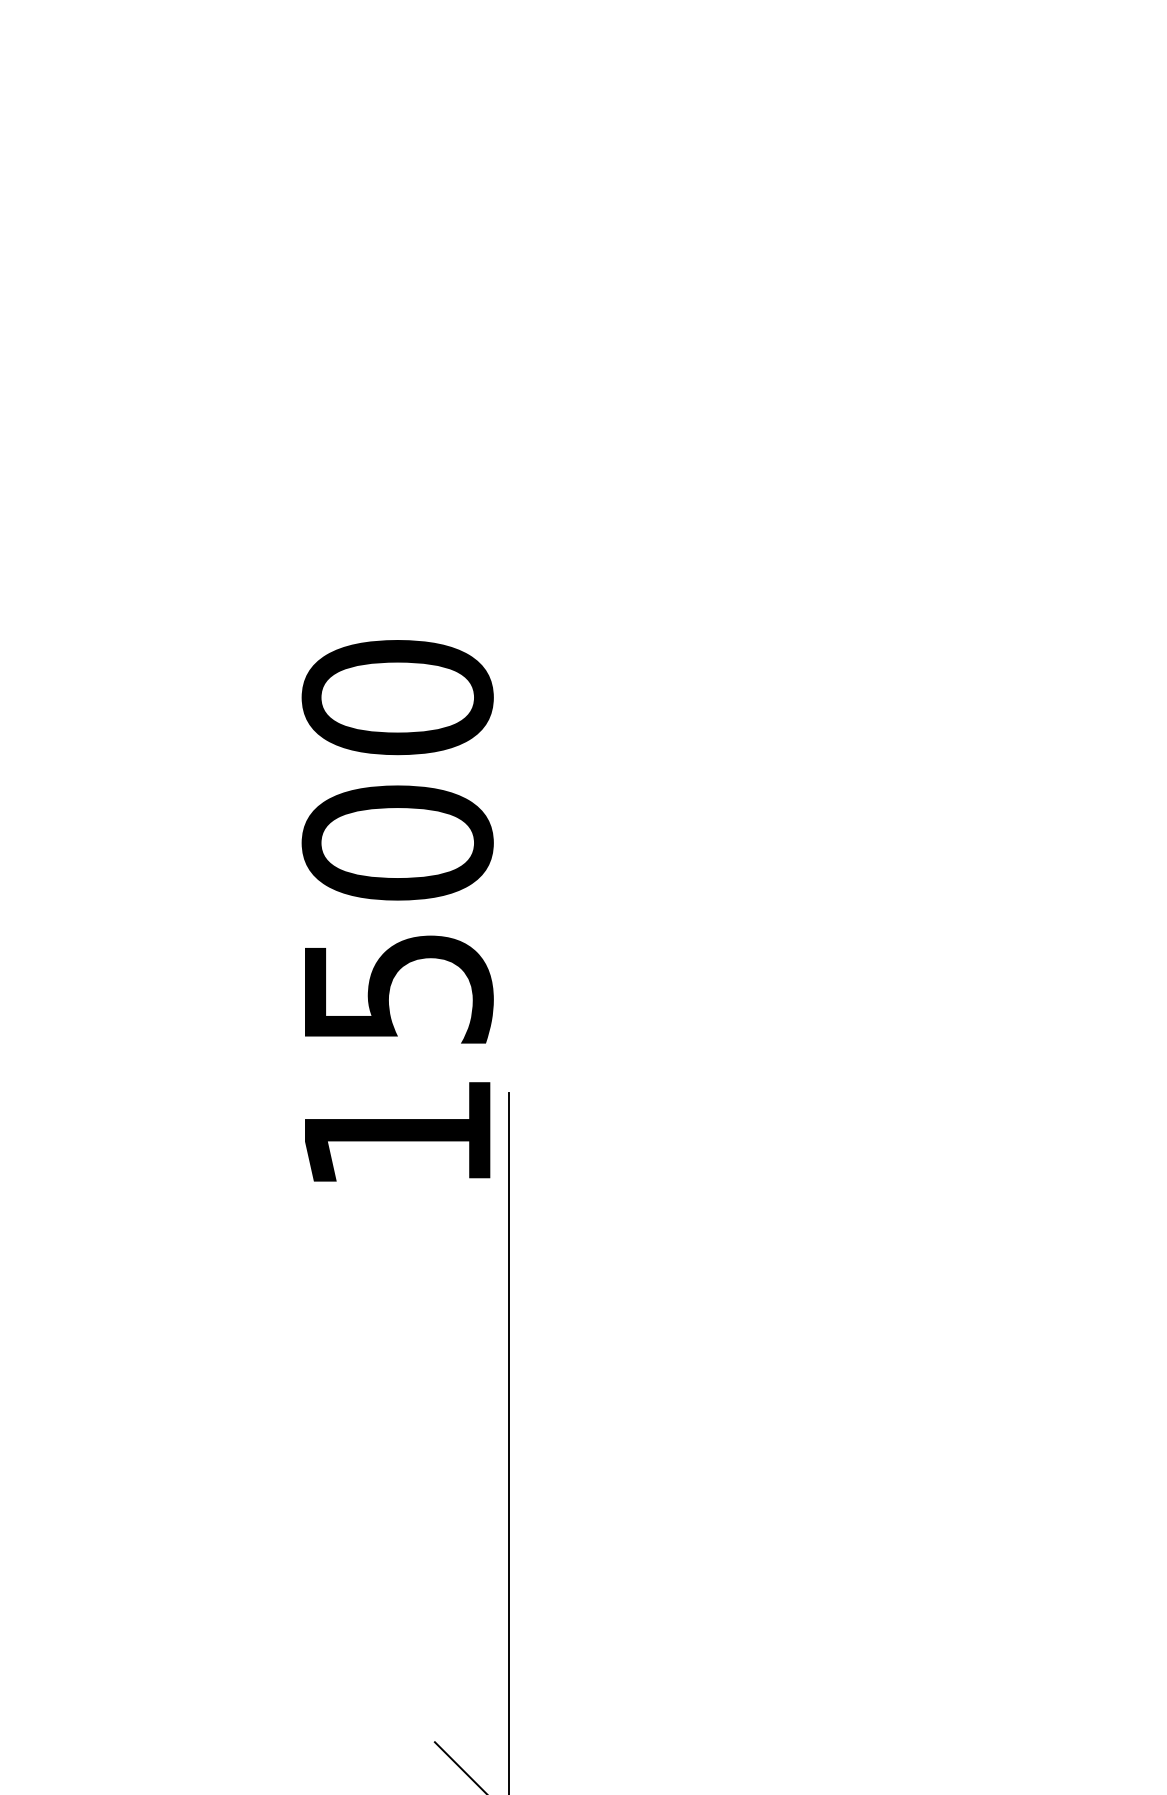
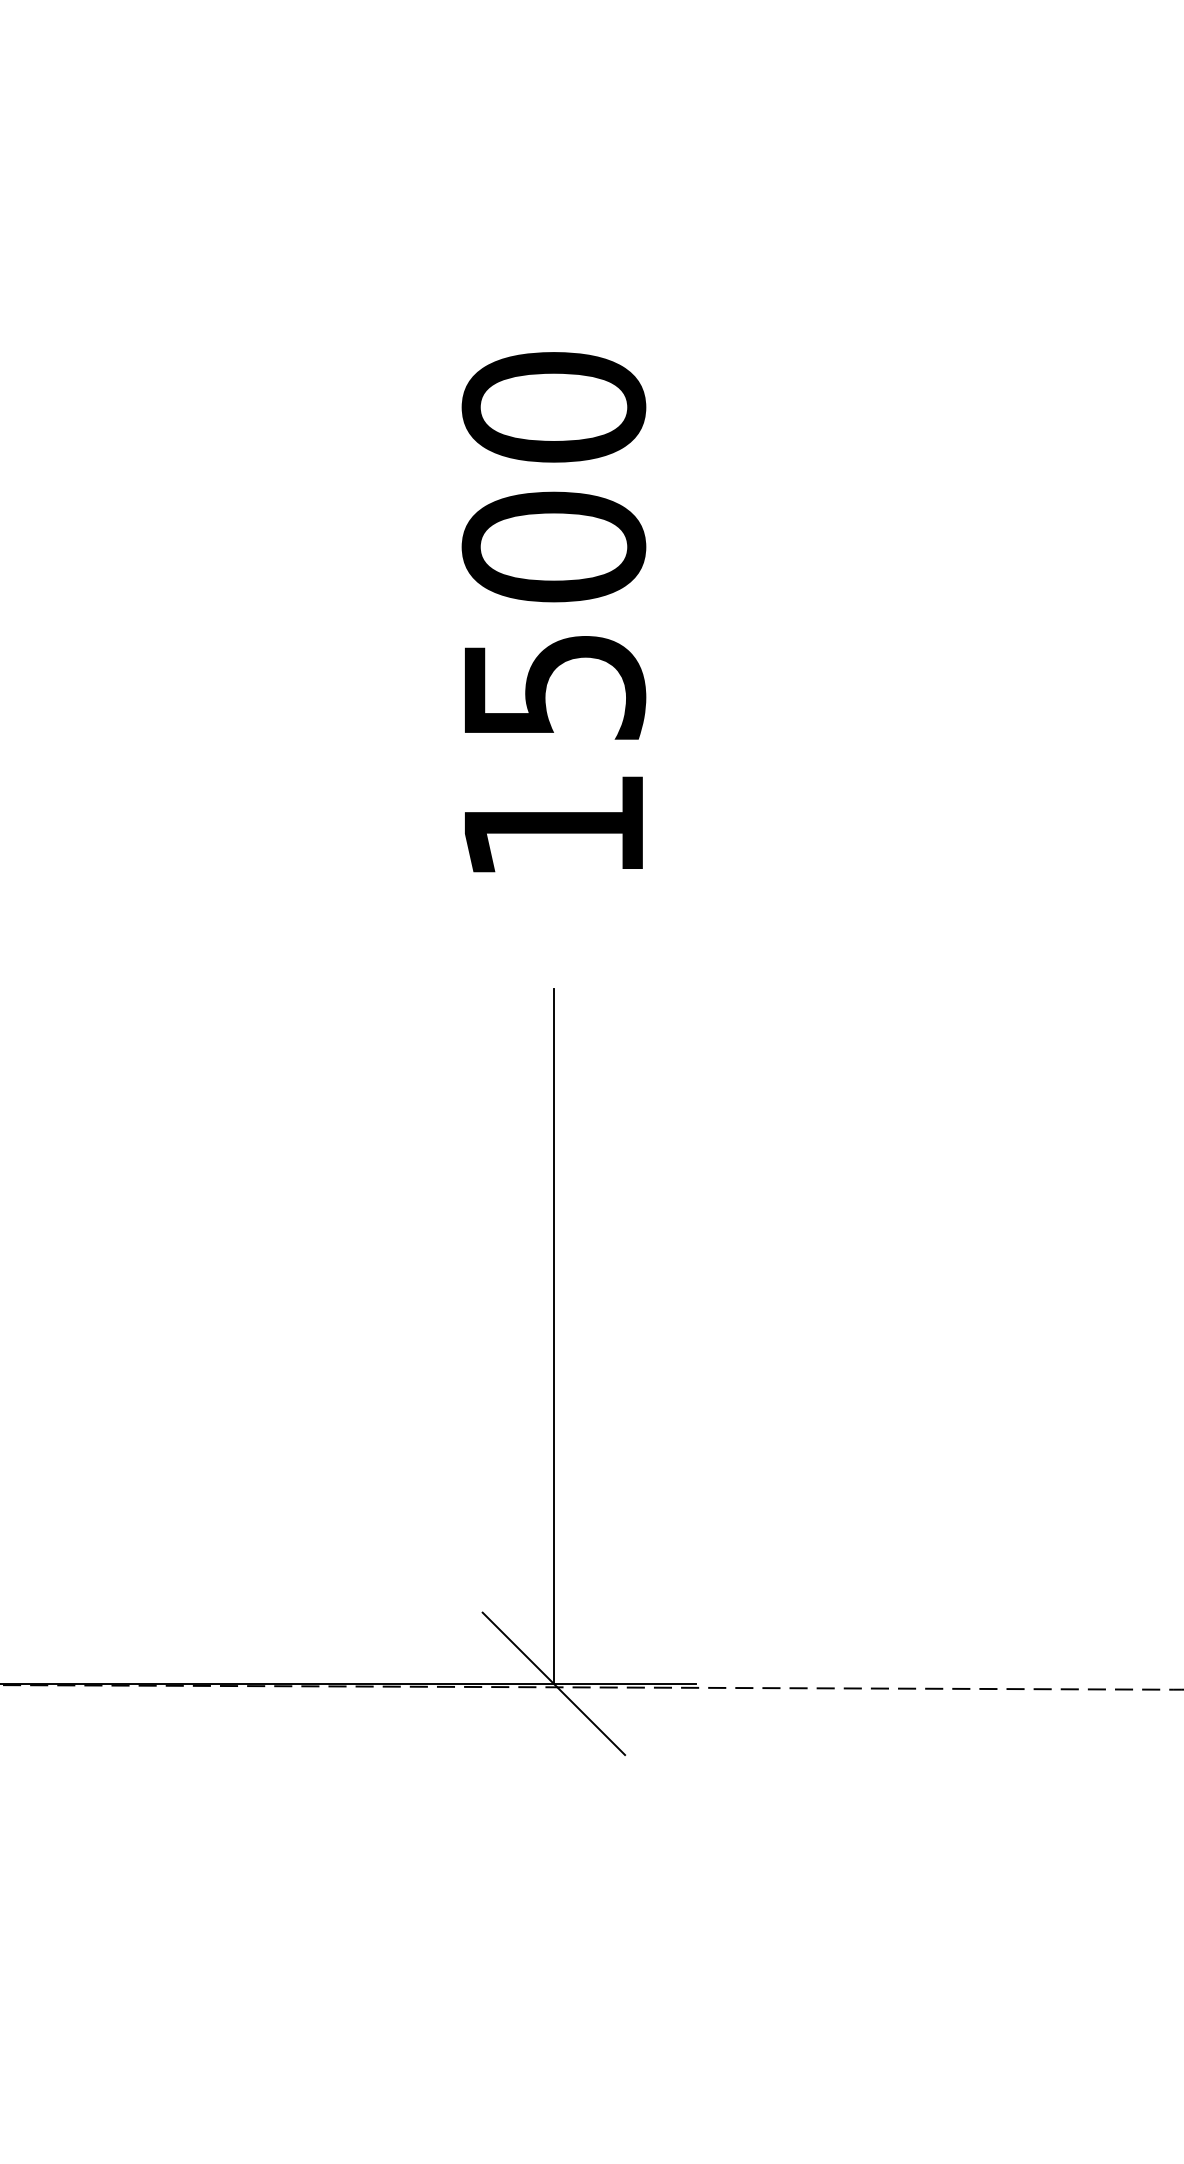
text: (397, 911) -> (553, 612), moved

